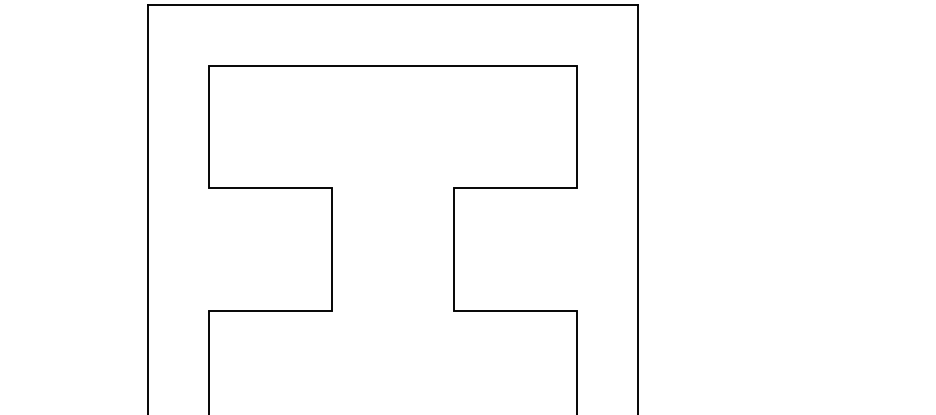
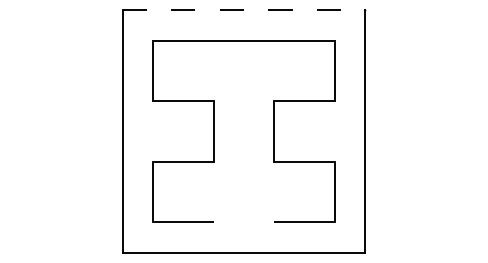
line: (393, 5) -> (244, 10), solid -> dashed

